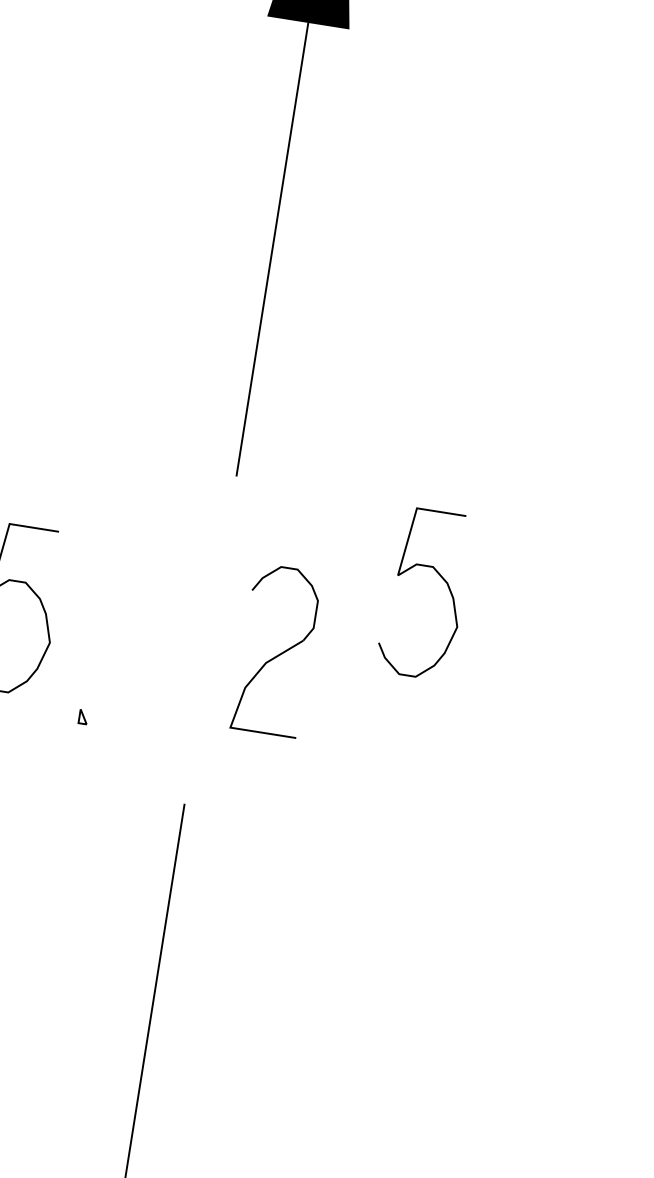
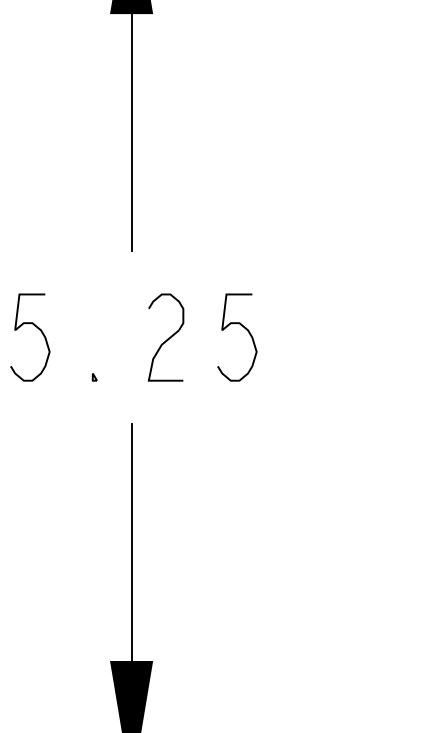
curve: (442, 580) -> (245, 329), moved
part: (82, 717) -> (94, 377), moved

